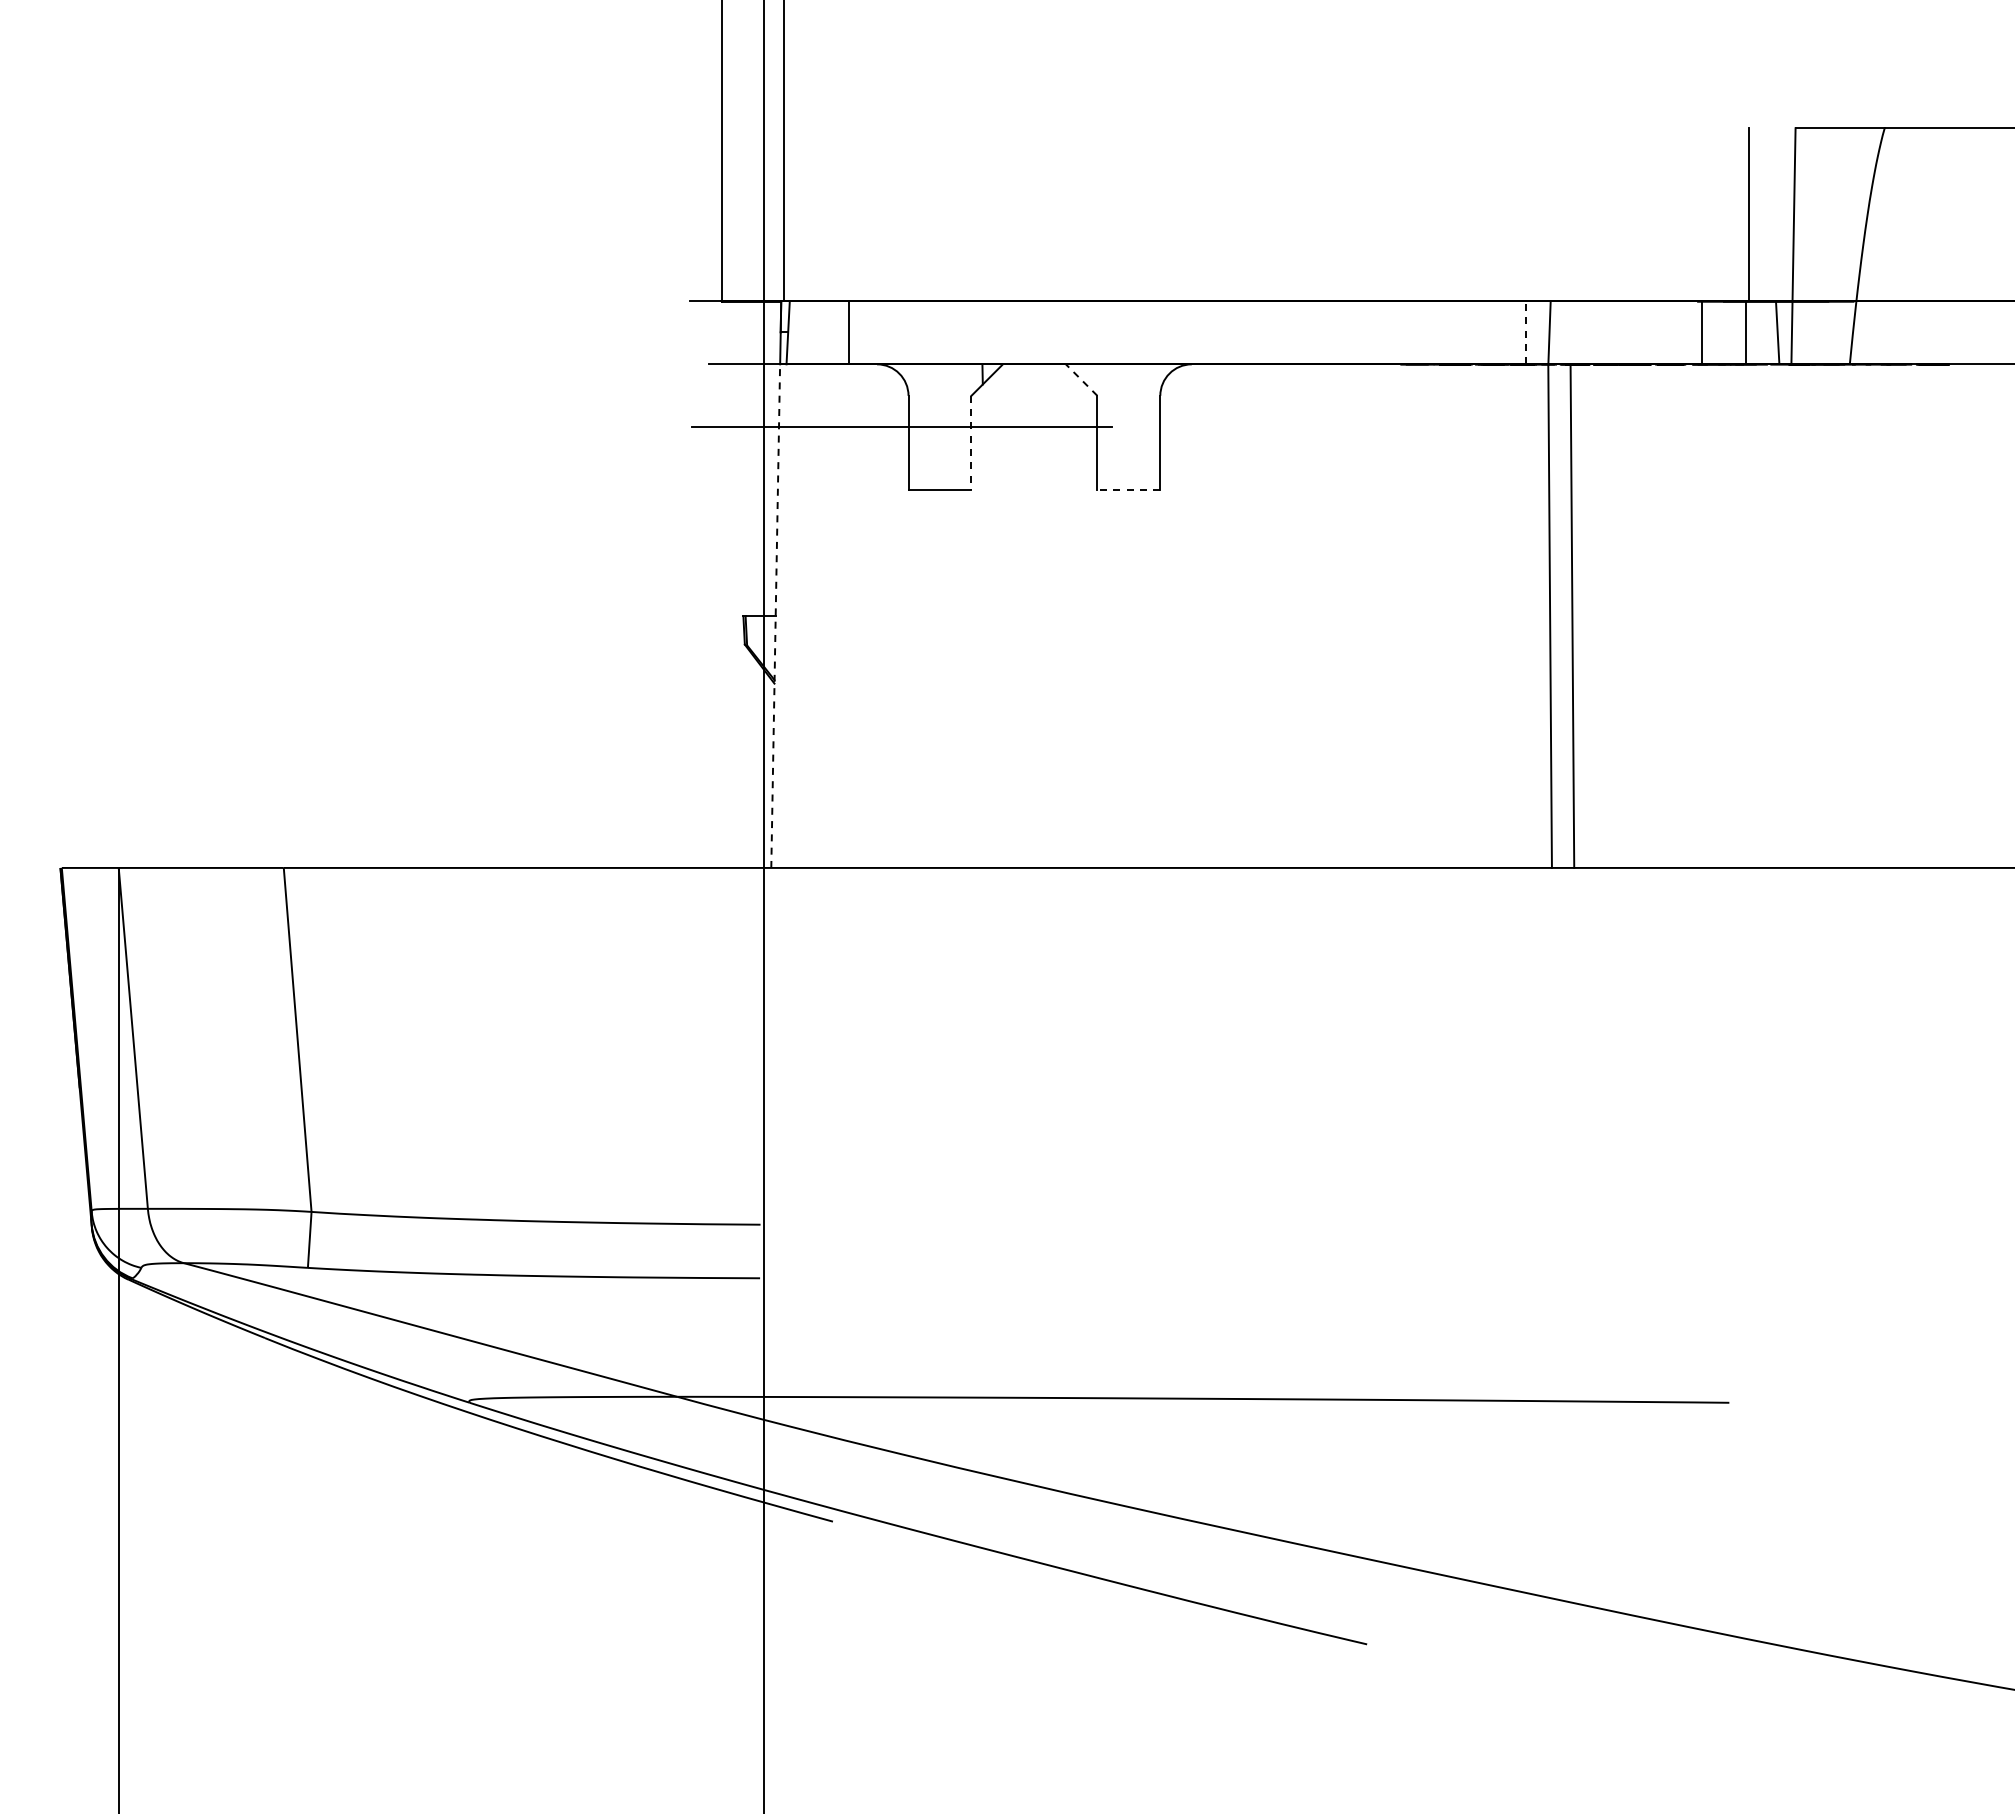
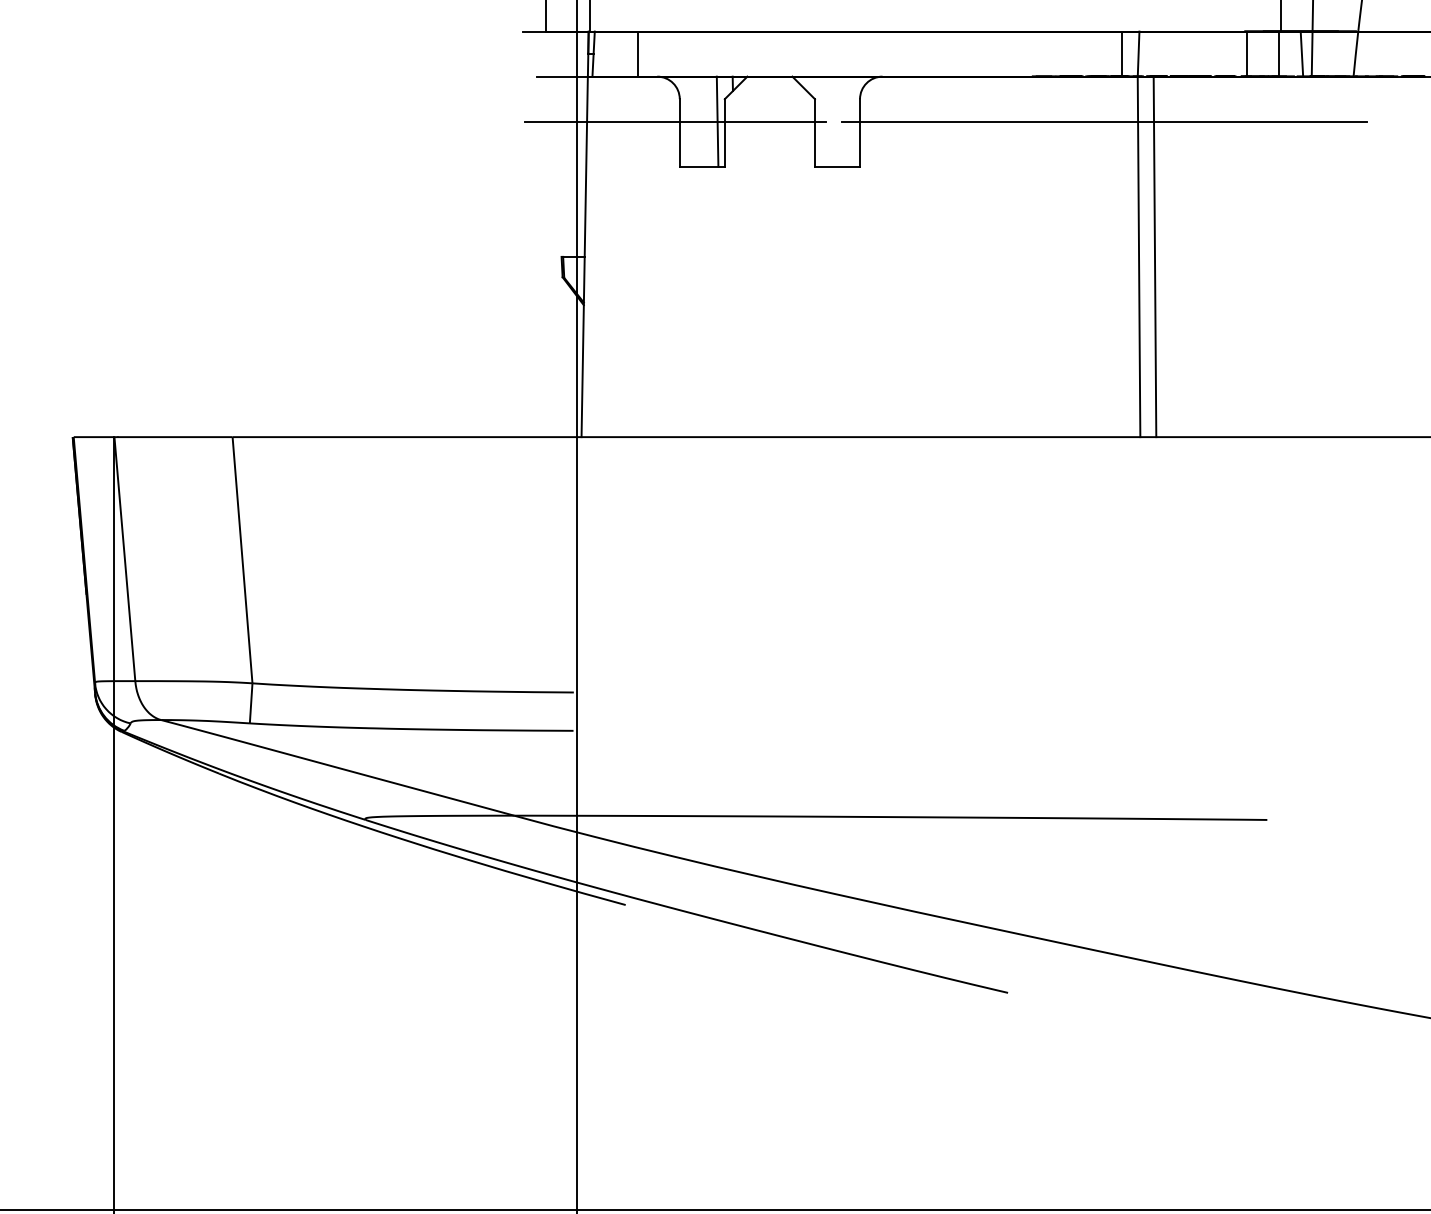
line: (1526, 332) -> (1122, 53), dashed -> solid
line: (1081, 379) -> (803, 87), dashed -> solid
line: (961, 427) -> (717, 121), added
line: (1501, 427) -> (1104, 121), added
line: (971, 443) -> (724, 133), dashed -> solid
line: (1128, 490) -> (837, 166), dashed -> solid
line: (775, 616) -> (584, 257), dashed -> solid

